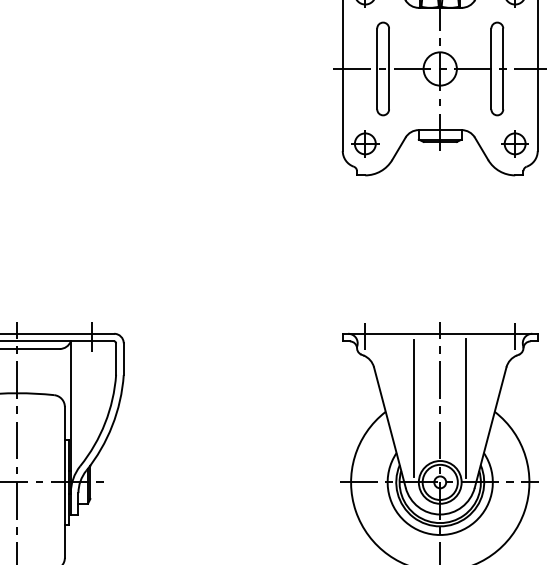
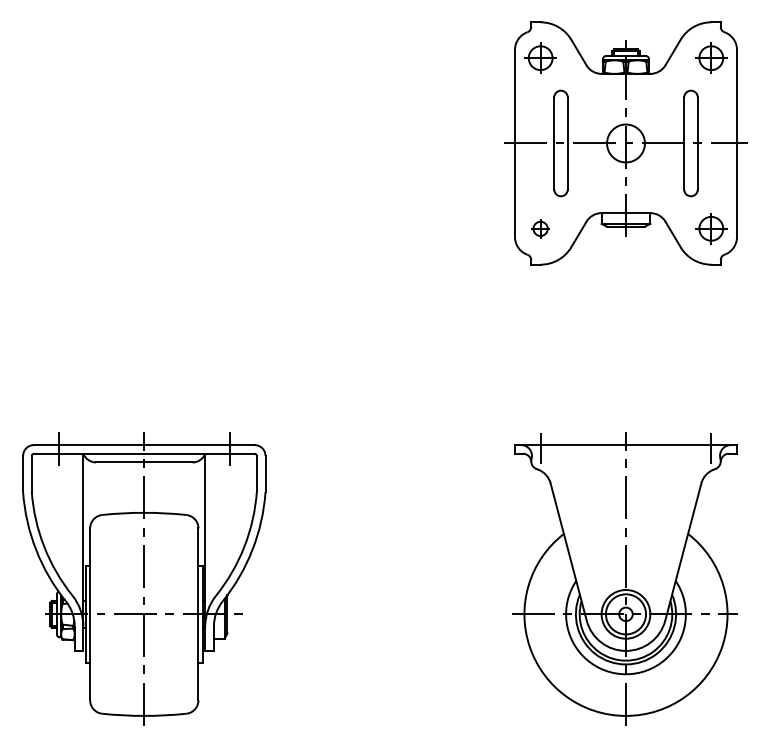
part: (365, 143) -> (540, 228), size x0.6
line: (414, 408) -> (596, 530), removed
line: (466, 408) -> (655, 530), removed

